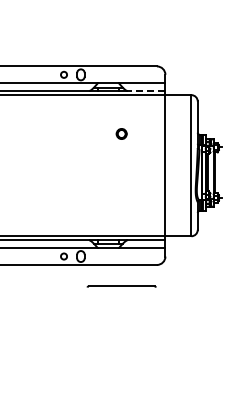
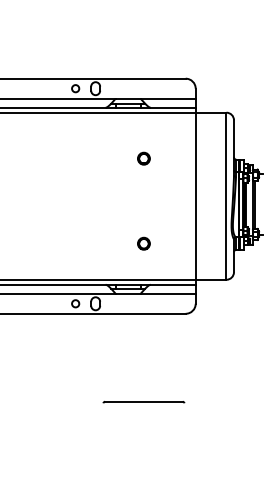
line: (145, 90) -> (172, 107), dashed -> solid
part: (121, 205) -> (143, 243), added
line: (121, 286) -> (143, 402), moved

